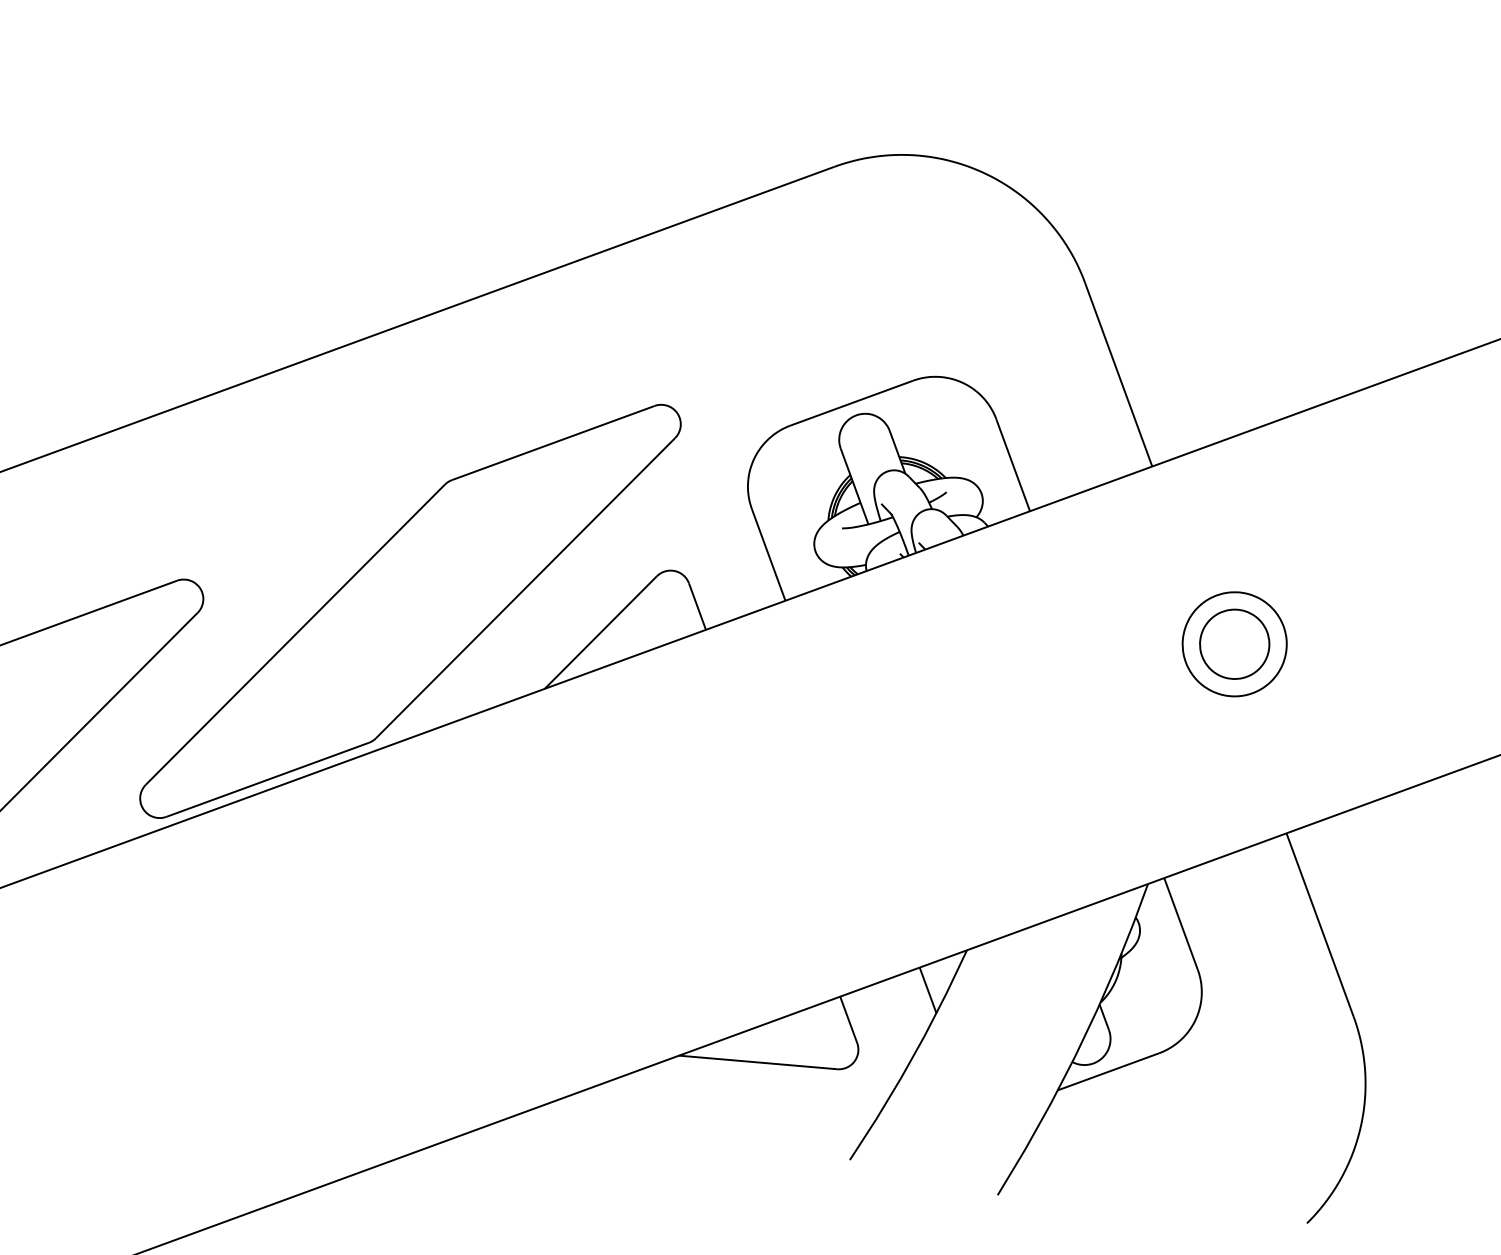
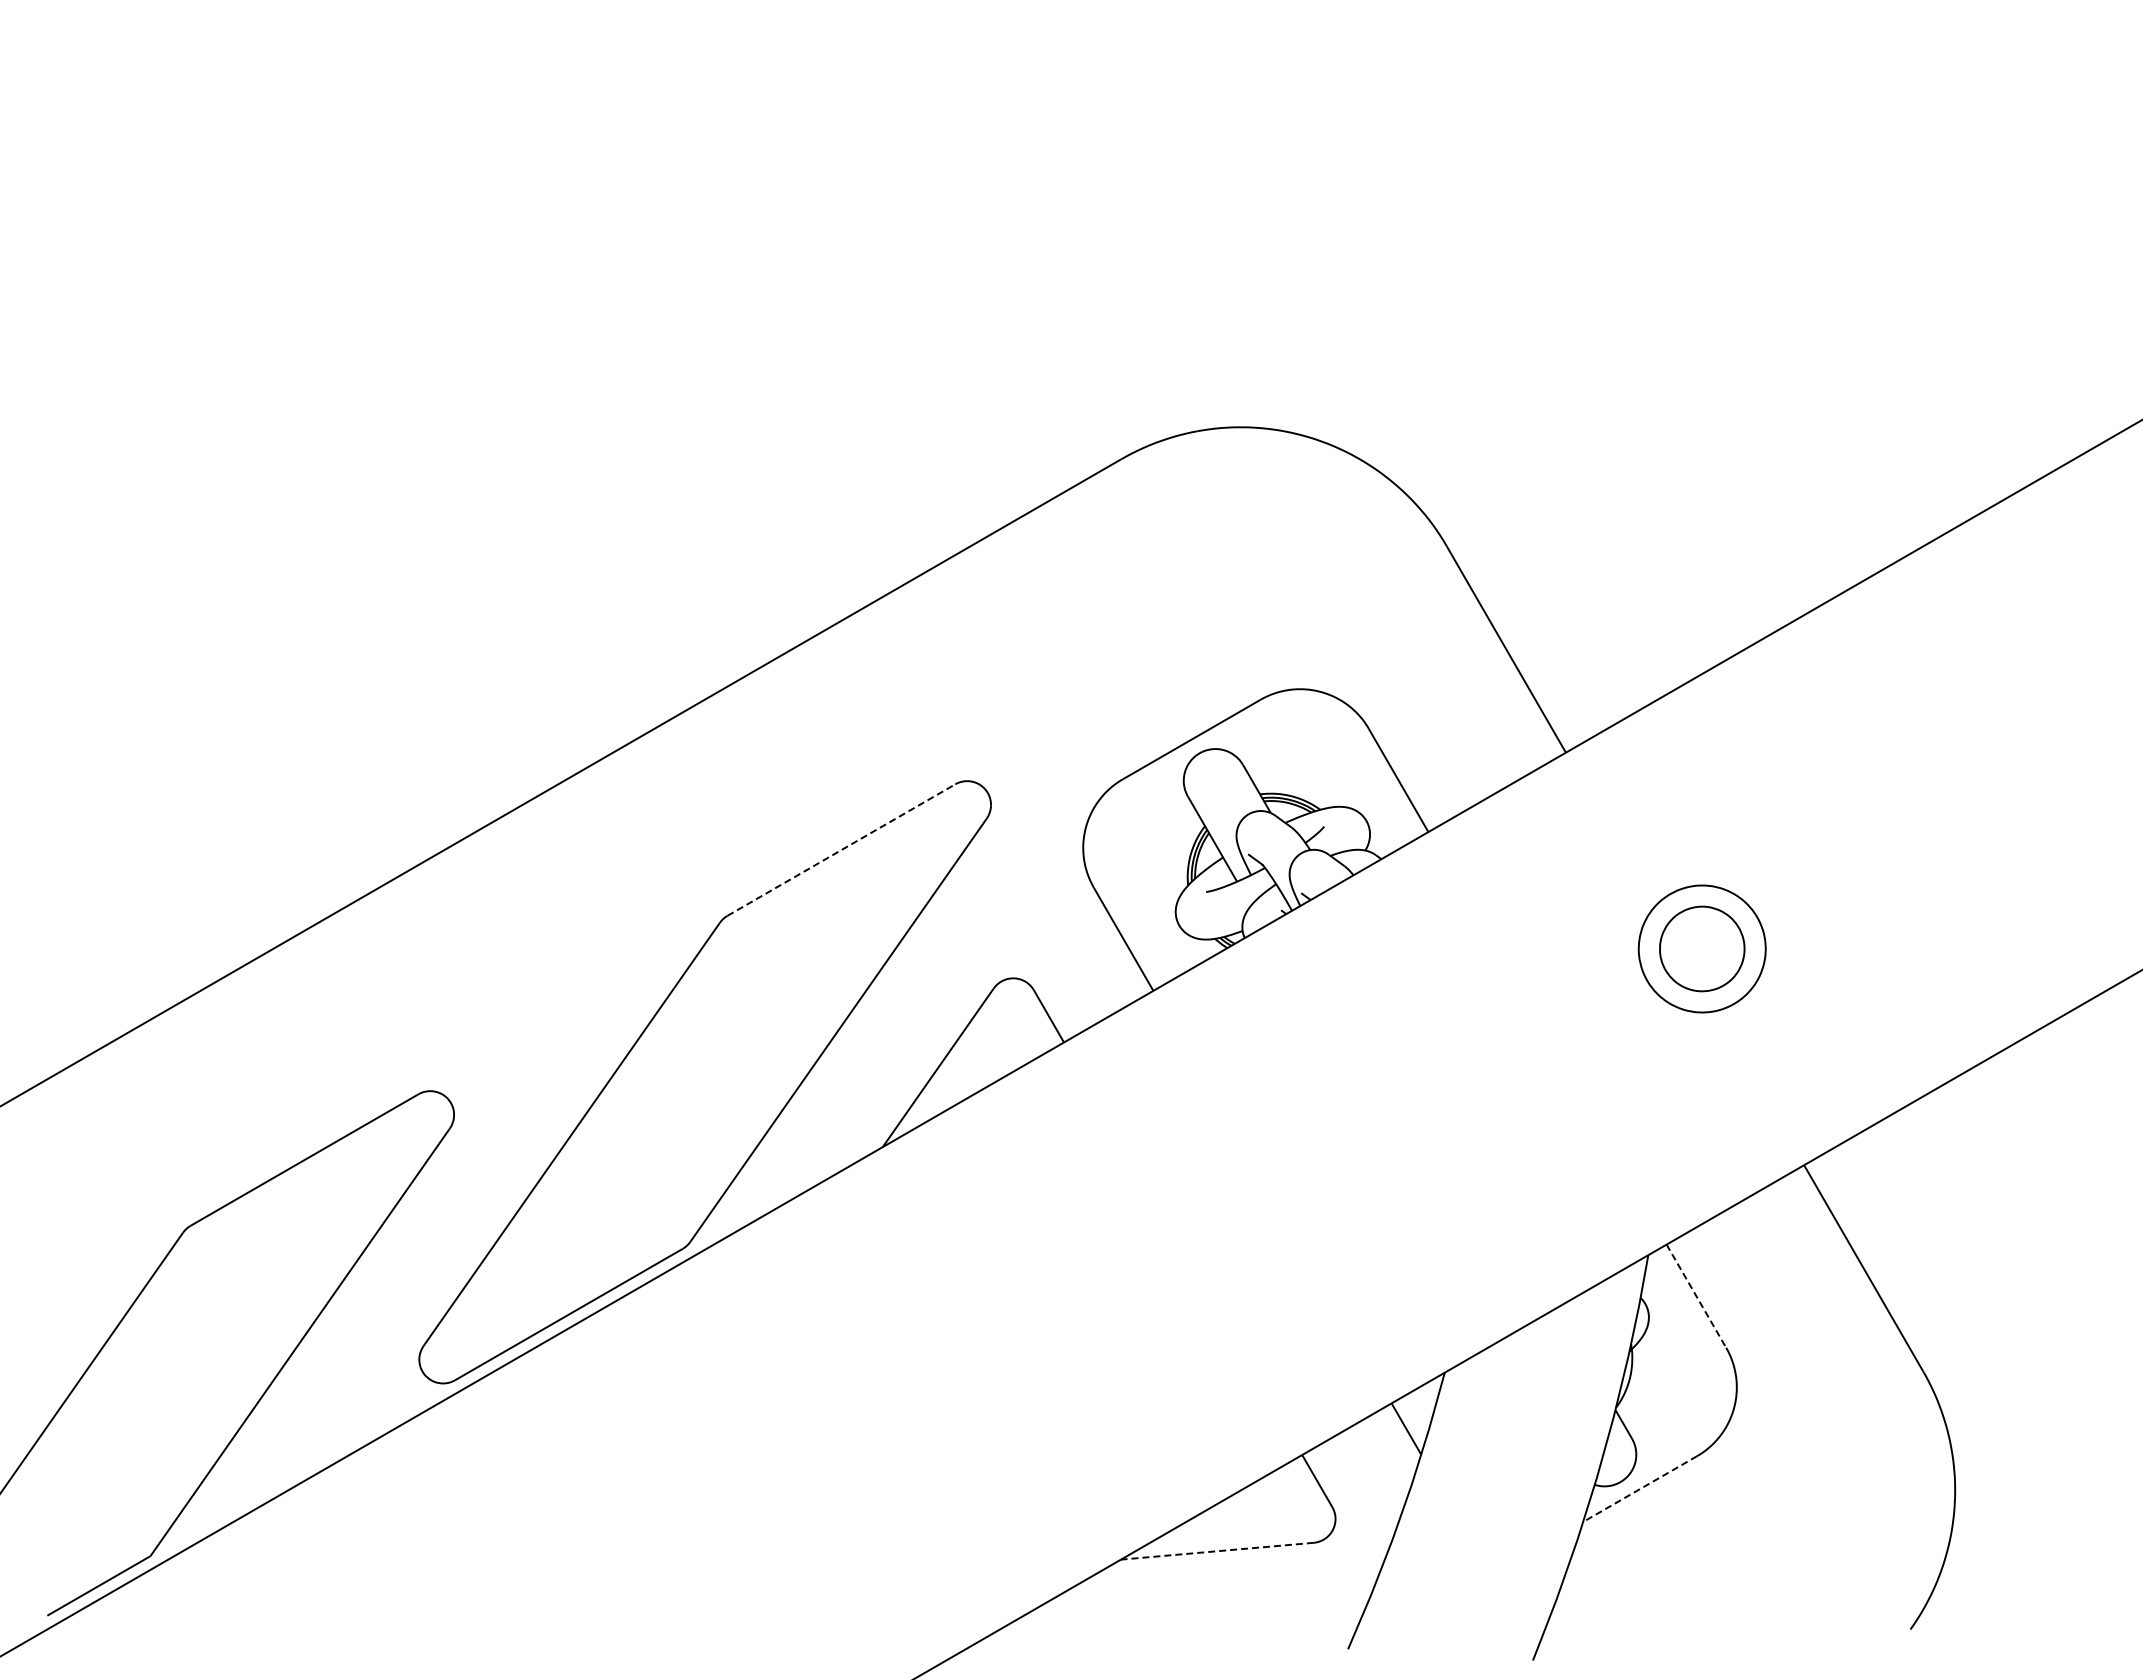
line: (553, 443) -> (841, 850), solid -> dashed
line: (1181, 924) -> (1696, 1296), solid -> dashed
line: (758, 1062) -> (1217, 1551), solid -> dashed
line: (1108, 1072) -> (1640, 1489), solid -> dashed

